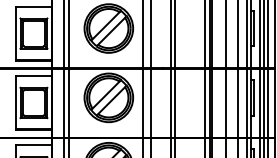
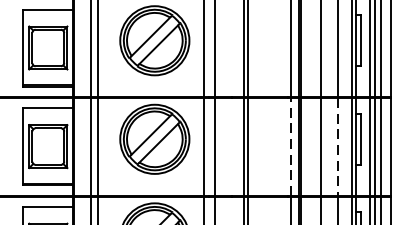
line: (204, 102) -> (290, 145), solid -> dashed
line: (237, 103) -> (337, 147), solid -> dashed

